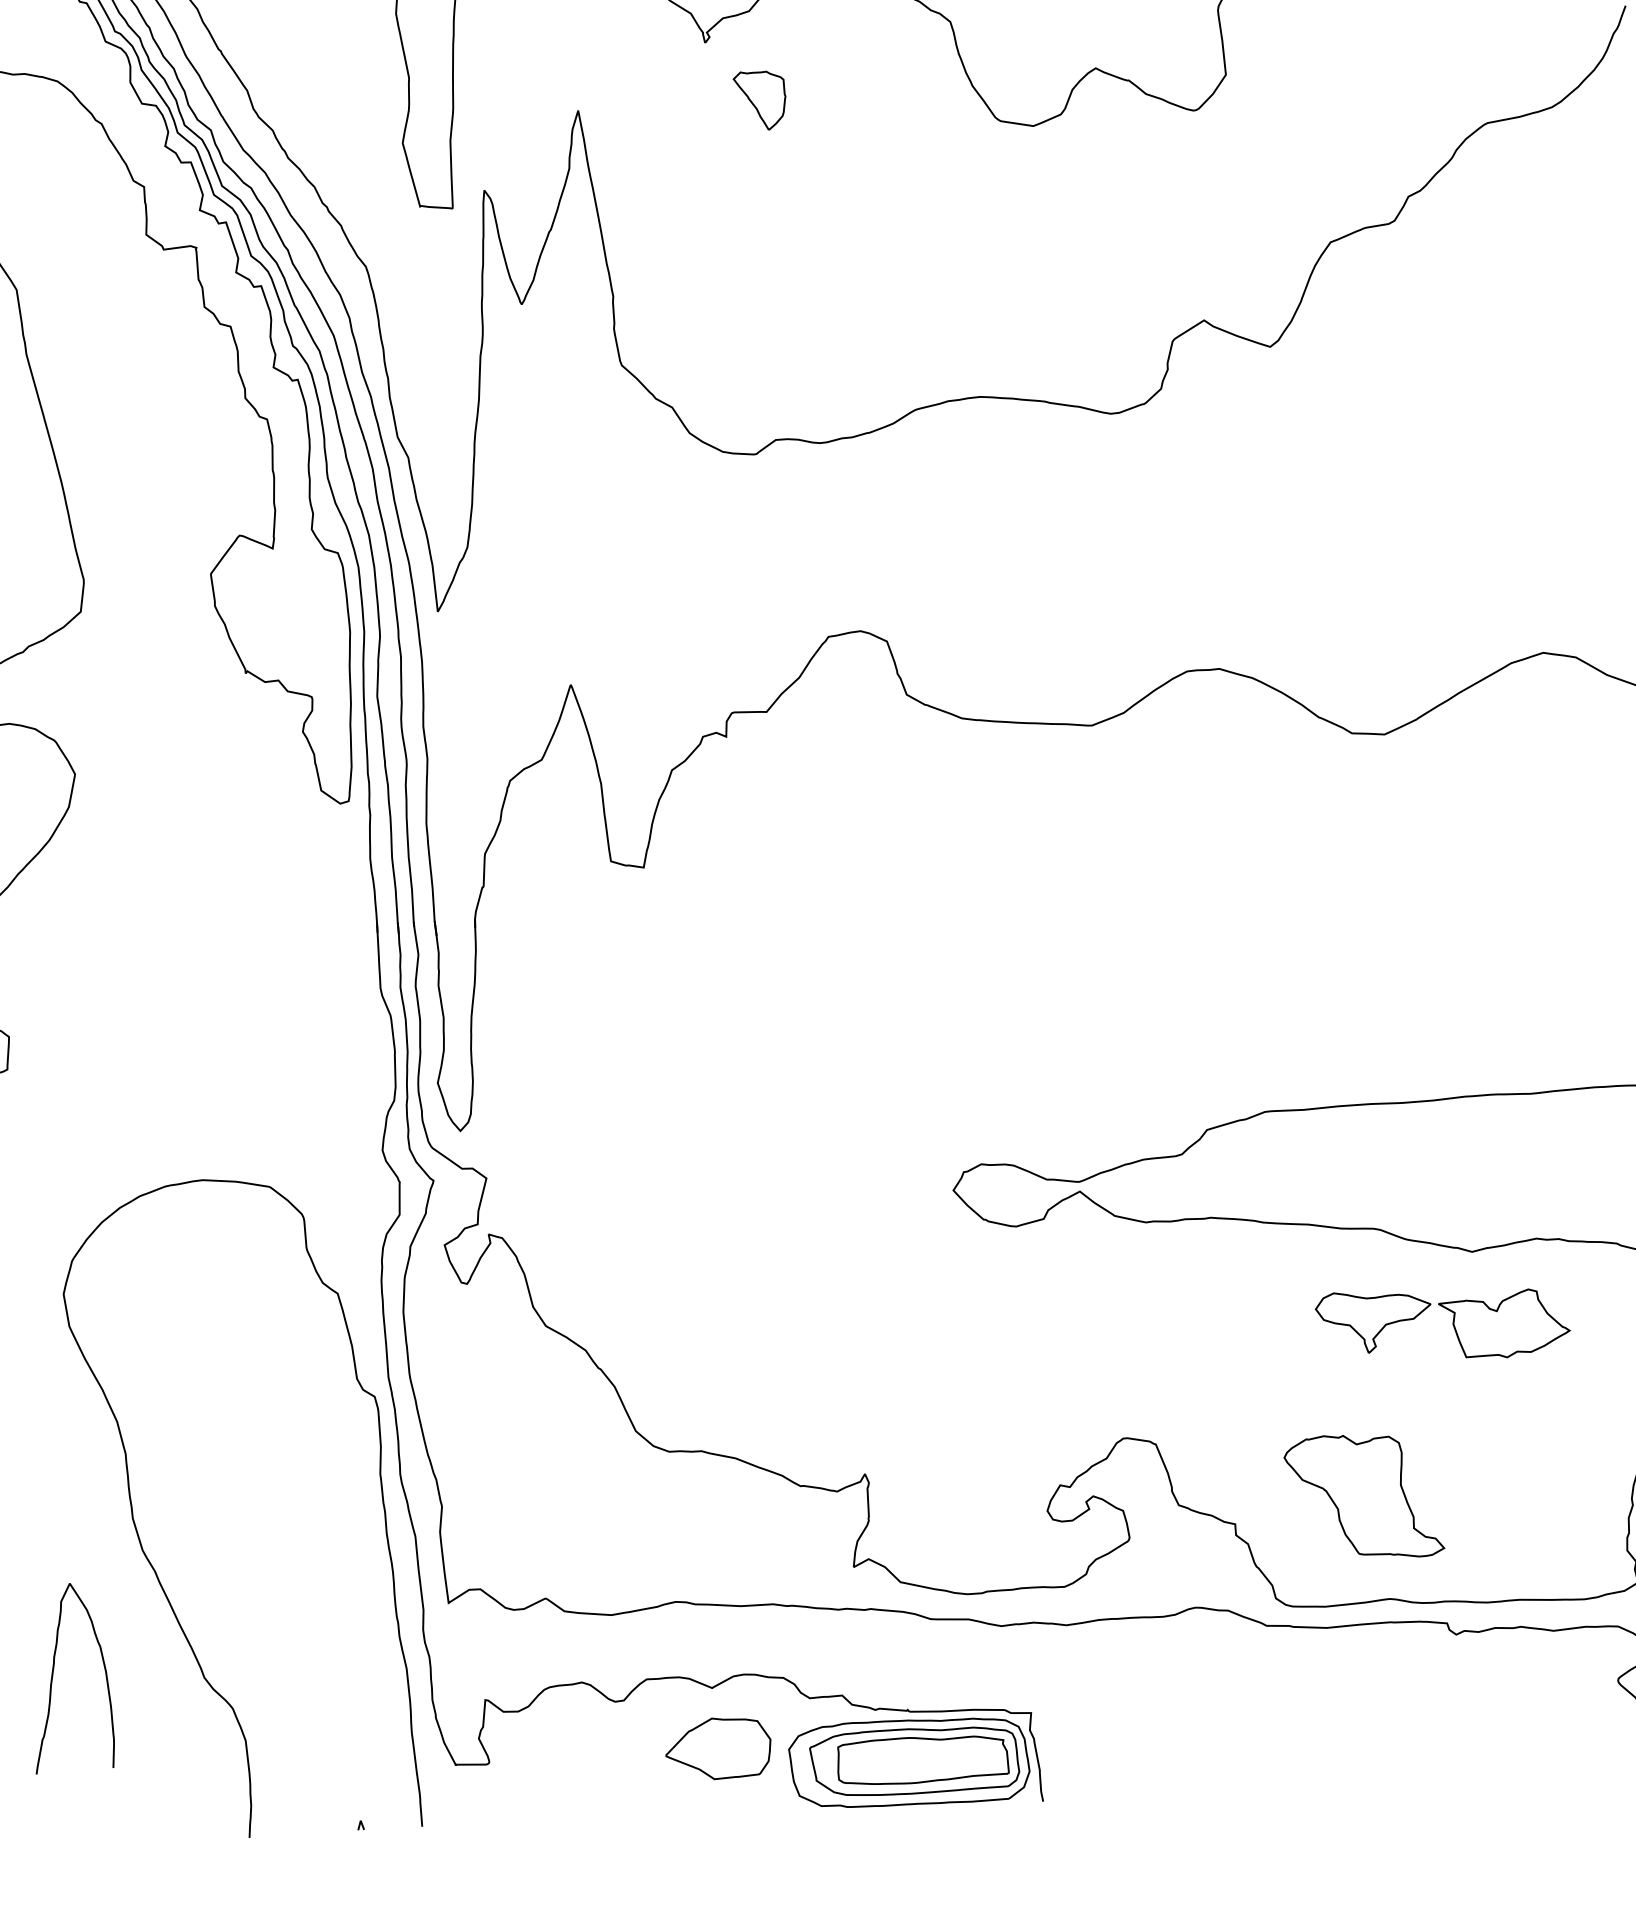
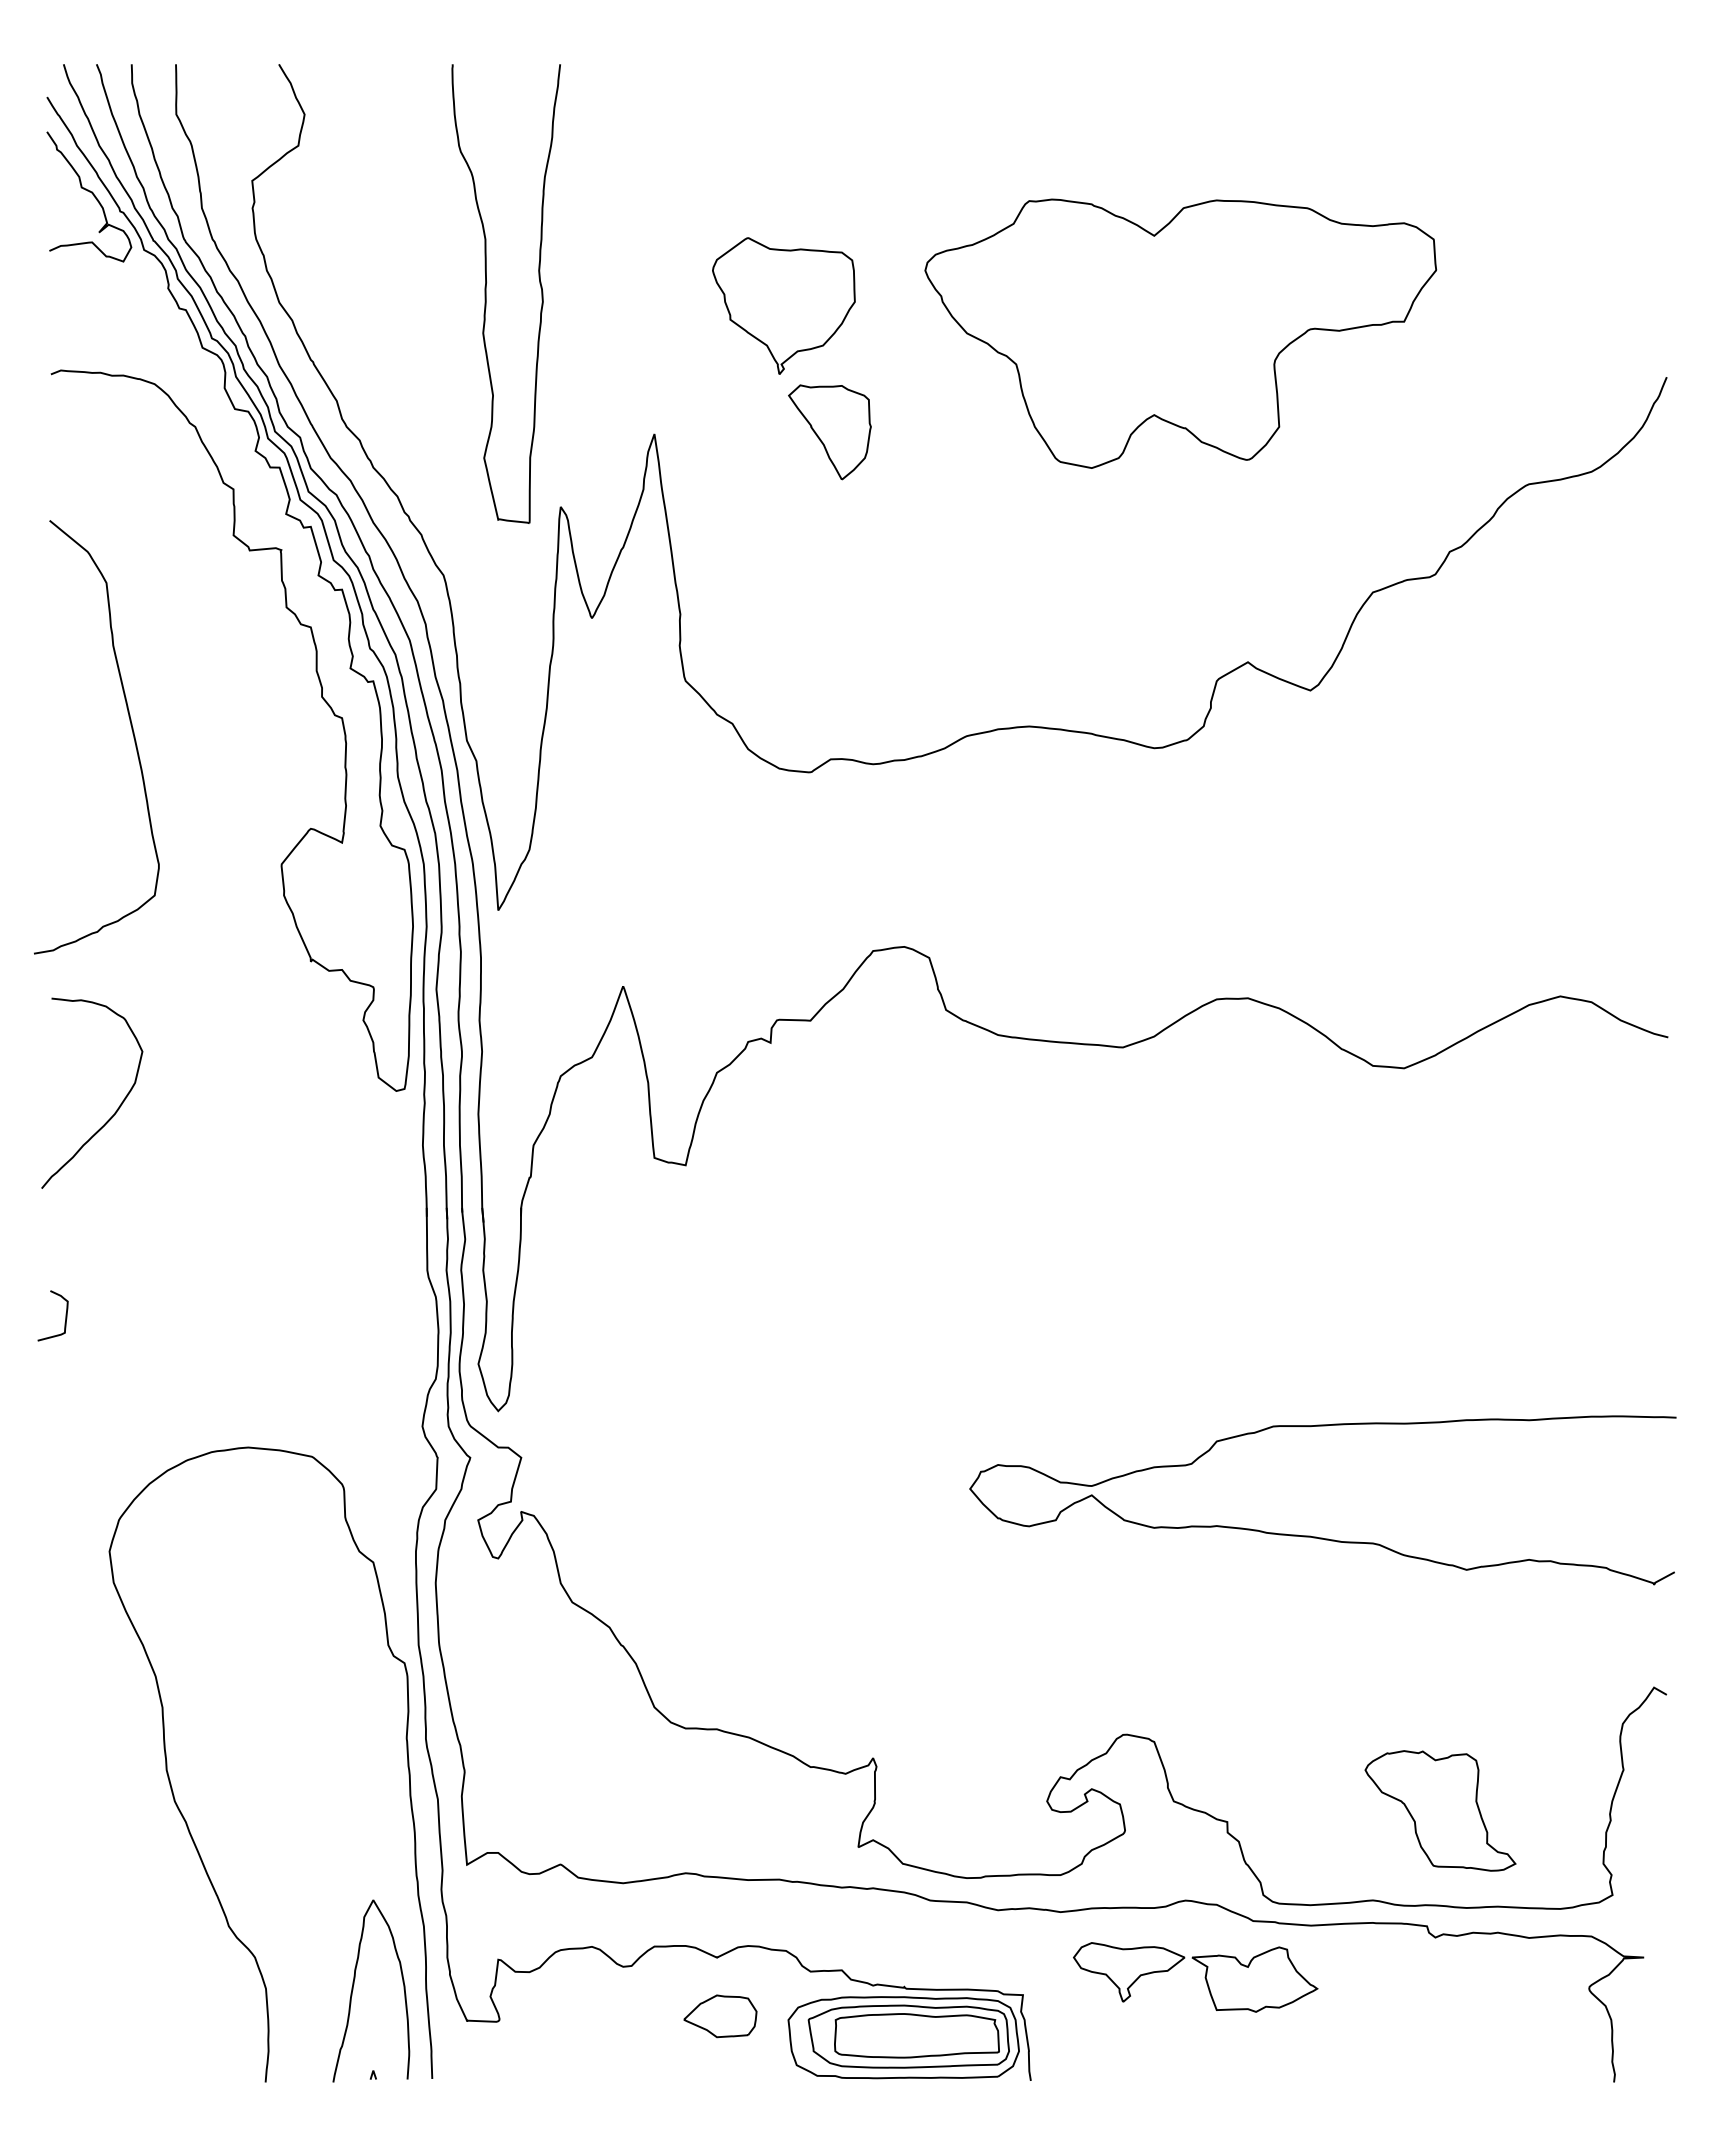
part: (759, 101) -> (829, 432), size x1.67
part: (1452, 1324) -> (1204, 1977), moved
part: (1364, 1496) -> (1440, 1810), moved
curve: (53, 1678) -> (353, 1990), moved
part: (718, 1748) -> (720, 2016), size x0.71

